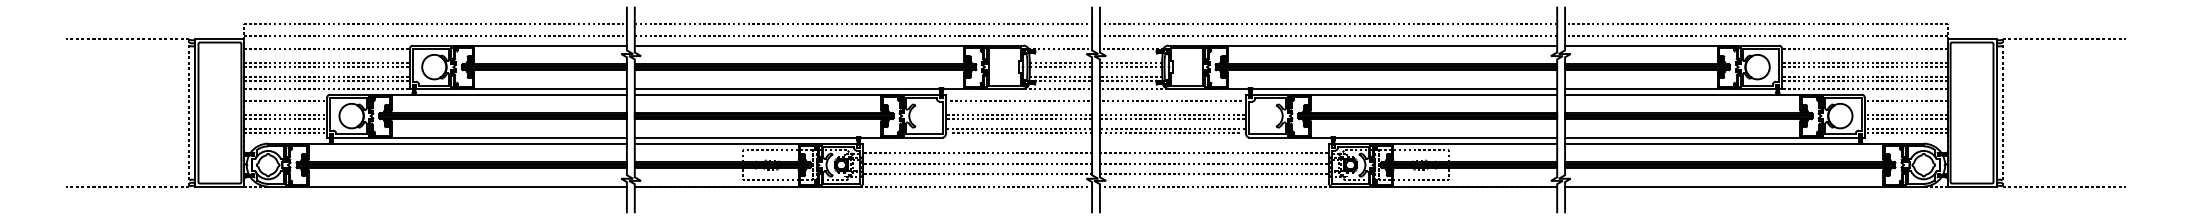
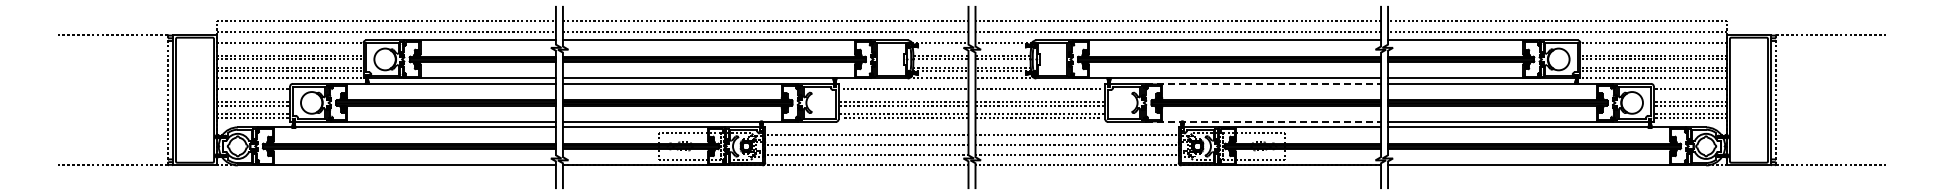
line: (1425, 94) -> (1264, 83), solid -> dashed
line: (1425, 137) -> (1264, 121), solid -> dashed

